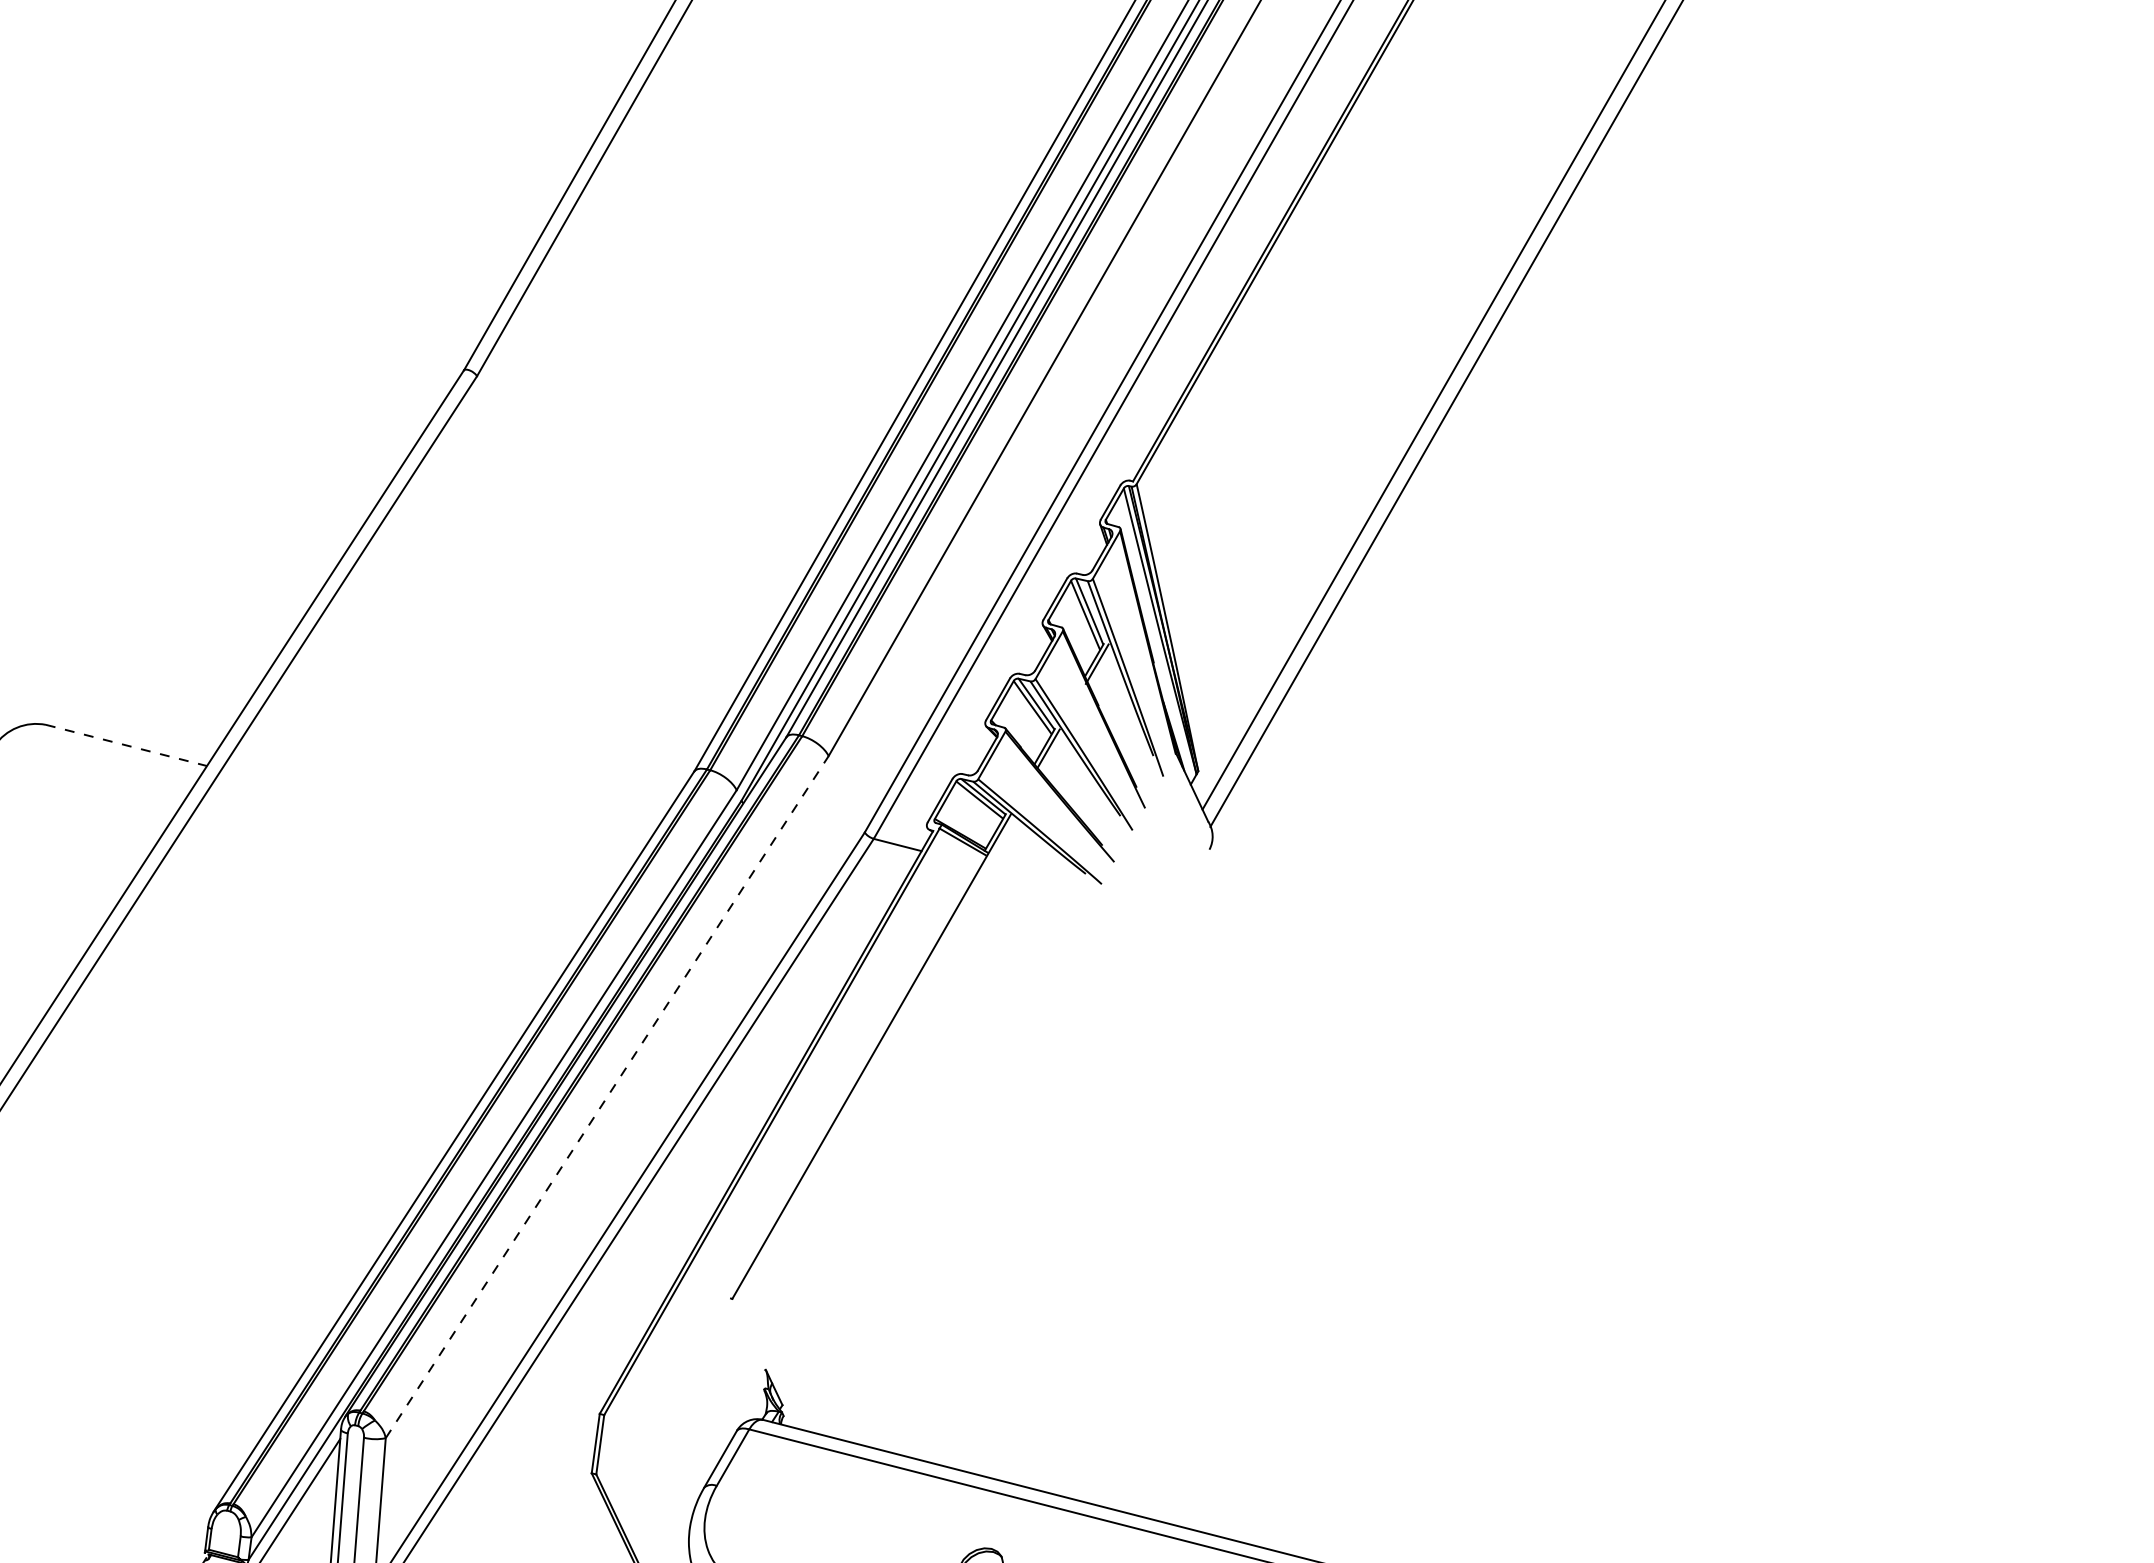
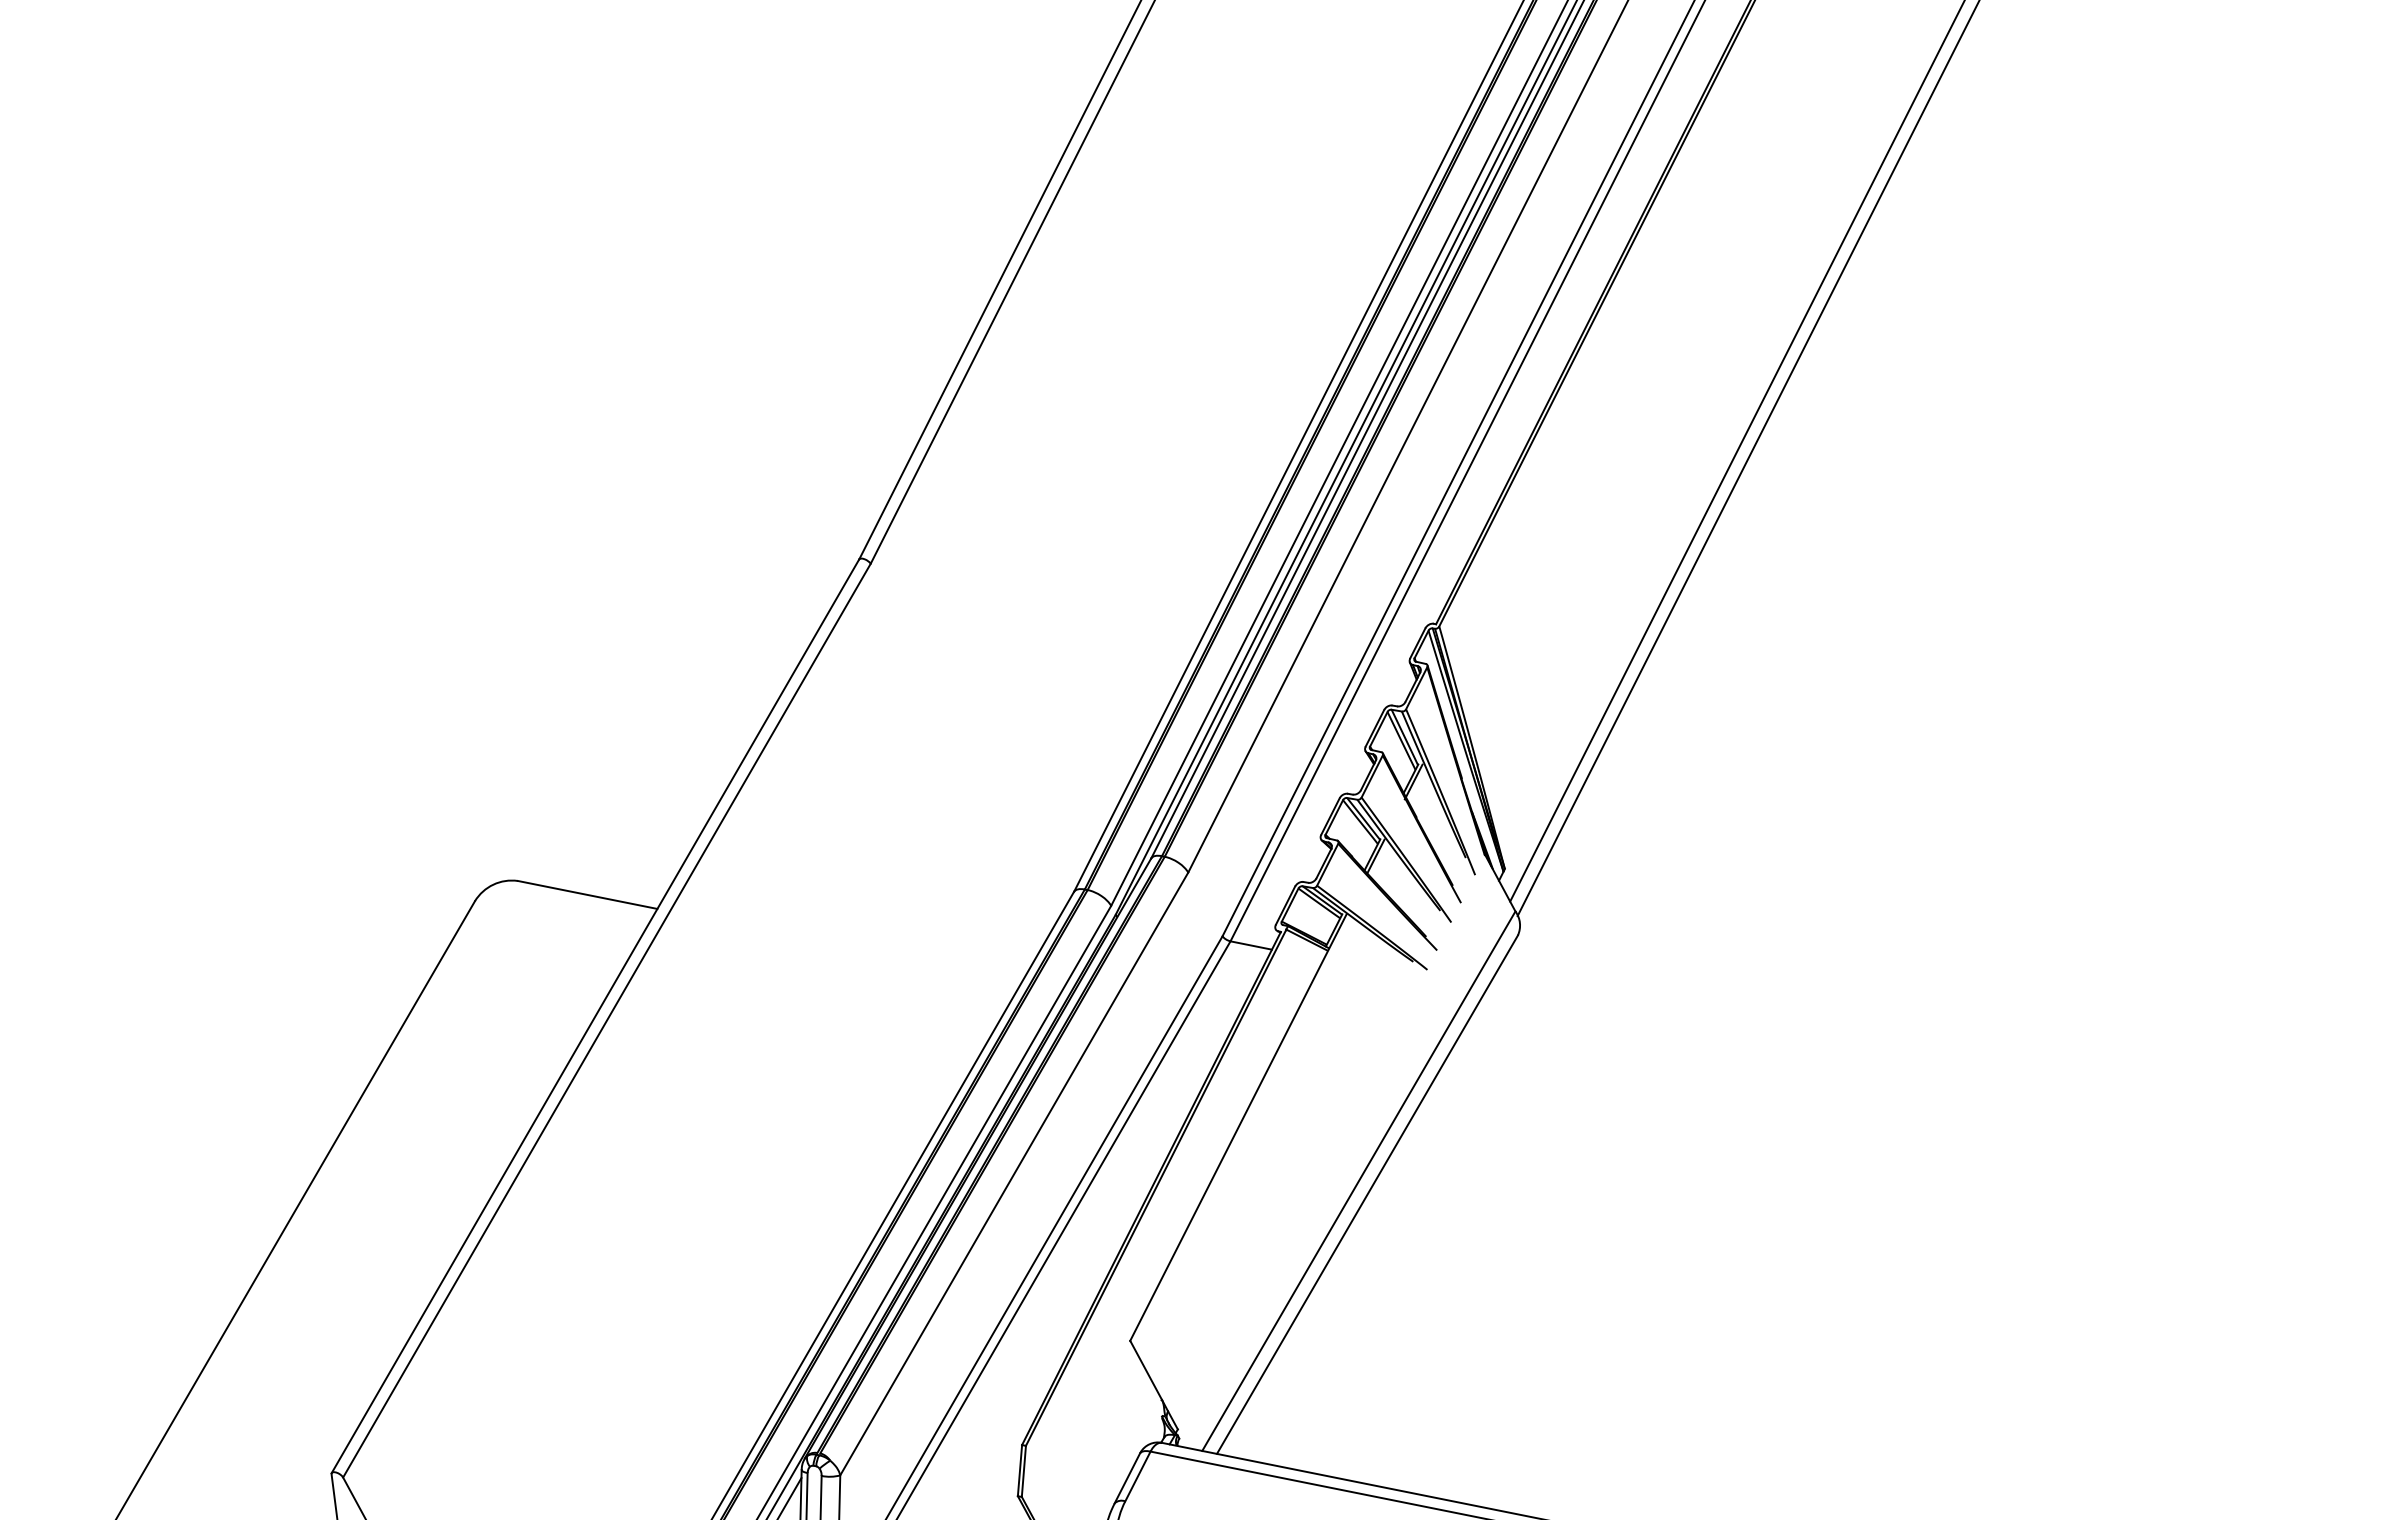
line: (127, 746) -> (588, 895), dashed -> solid
line: (607, 1096) -> (1014, 1173), dashed -> solid
line: (1008, 1125) -> (1358, 1180), added
line: (1018, 1142) -> (1367, 1194), added
line: (749, 1334) -> (1146, 1370), added

